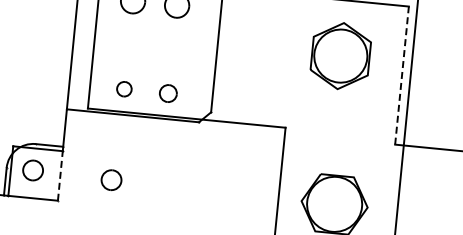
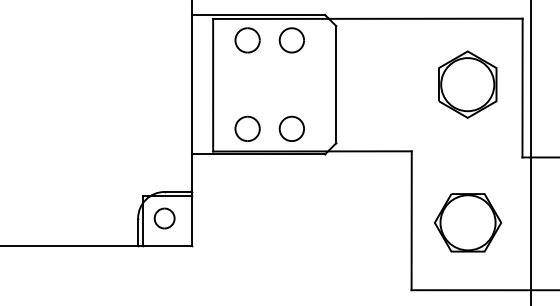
part: (340, 55) -> (467, 84), moved
line: (402, 75) -> (522, 87), dashed -> solid
part: (124, 88) -> (247, 128), size x1.67
part: (168, 93) -> (291, 128), size x1.43
line: (60, 176) -> (192, 221), dashed -> solid
part: (111, 180) -> (243, 220), removed

